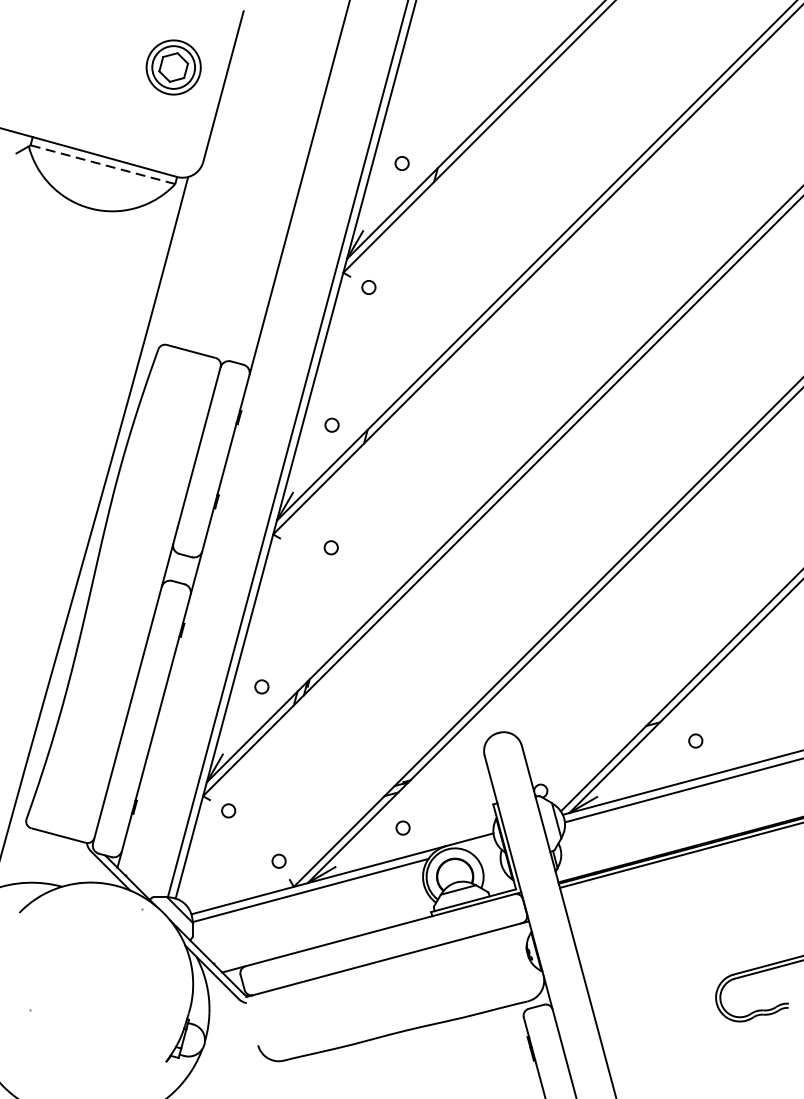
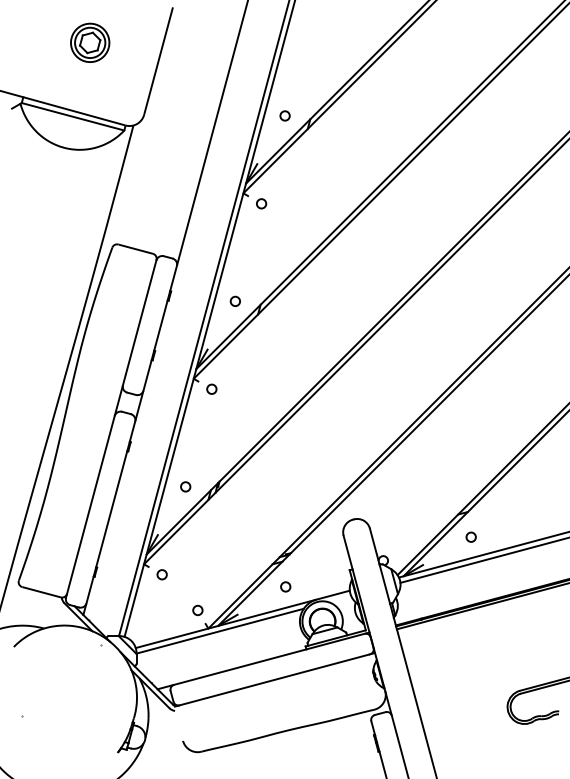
part: (174, 66) -> (90, 42), moved
line: (102, 164) -> (72, 116), dashed -> solid
circle: (330, 546) -> (211, 388), moved
circle: (694, 739) -> (470, 536), moved

